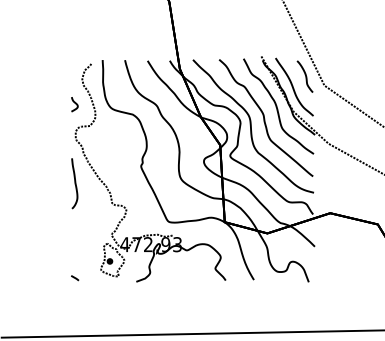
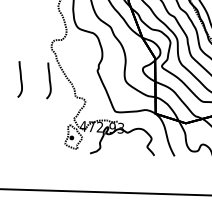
curve: (74, 103) -> (51, 23), removed
curve: (34, 183) -> (20, 79), added
line: (75, 278) -> (46, 148), removed

